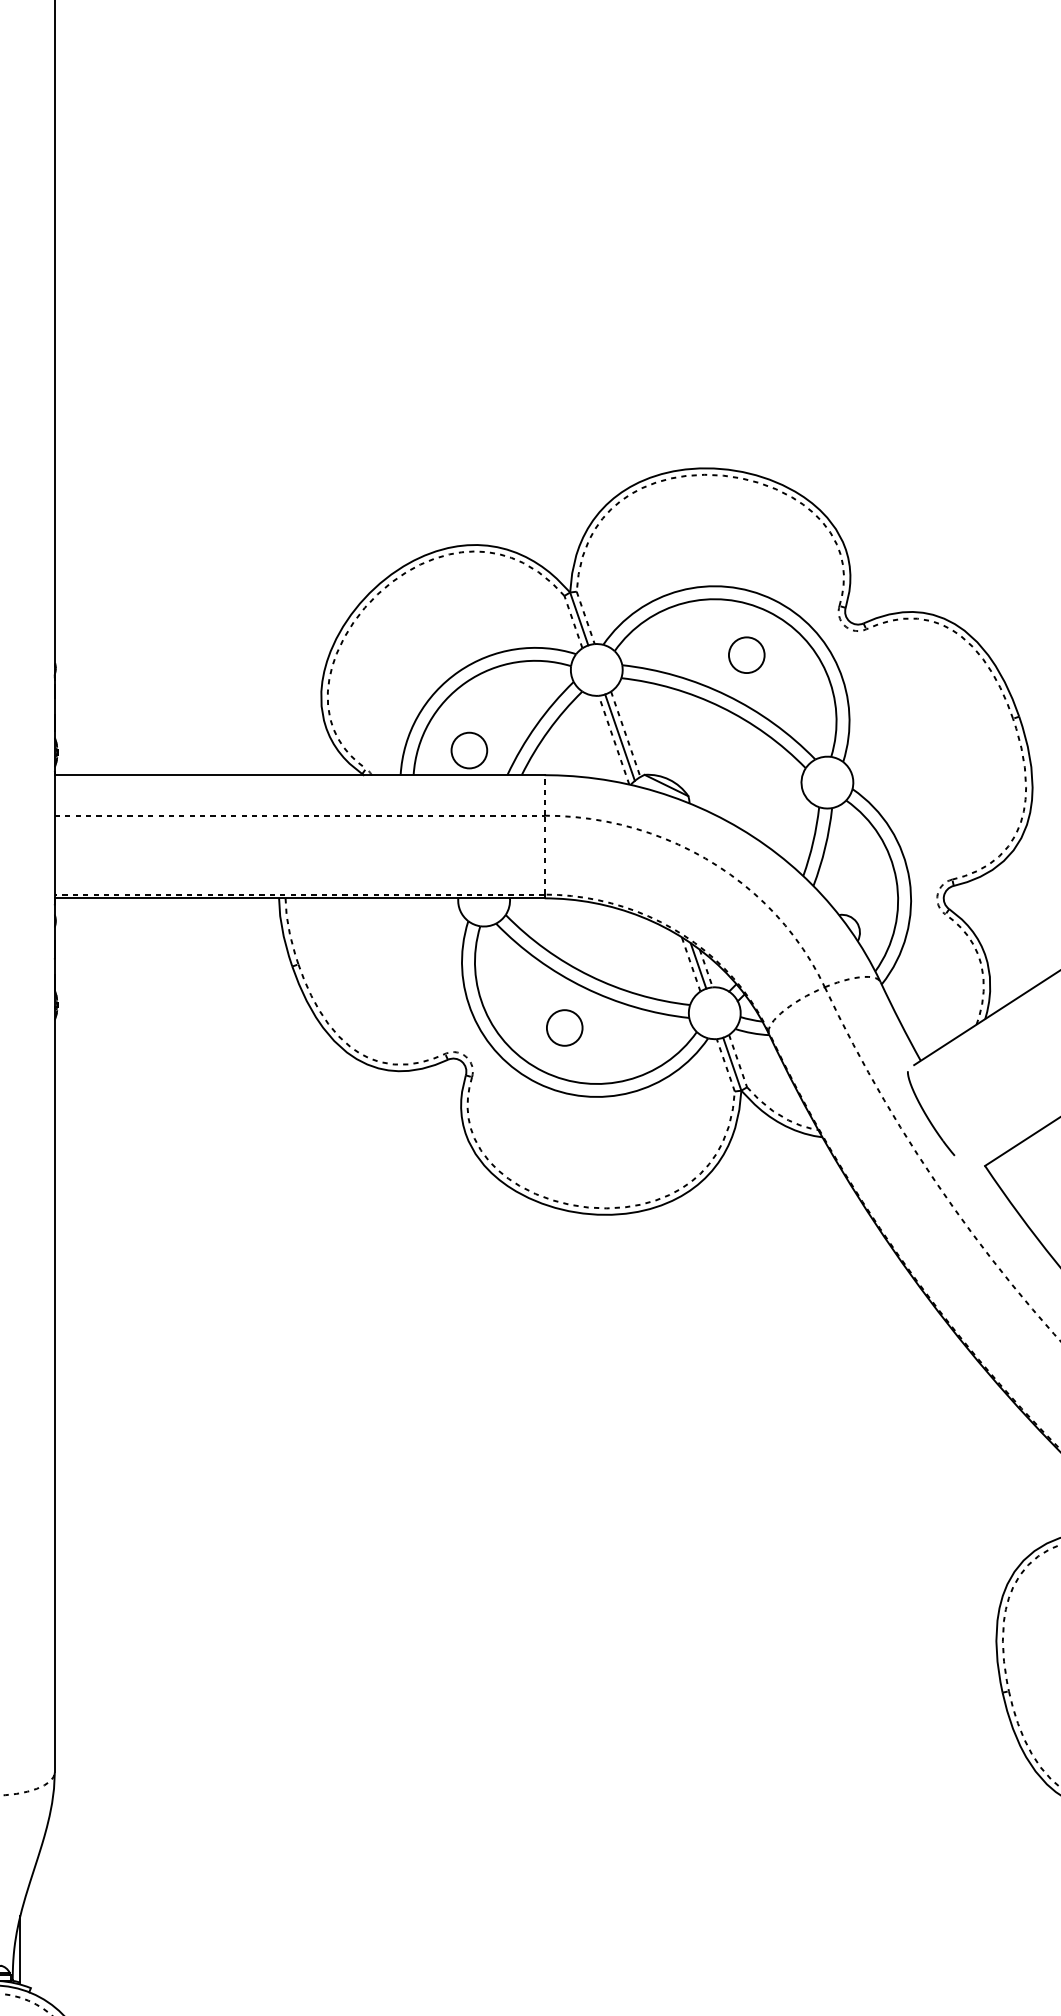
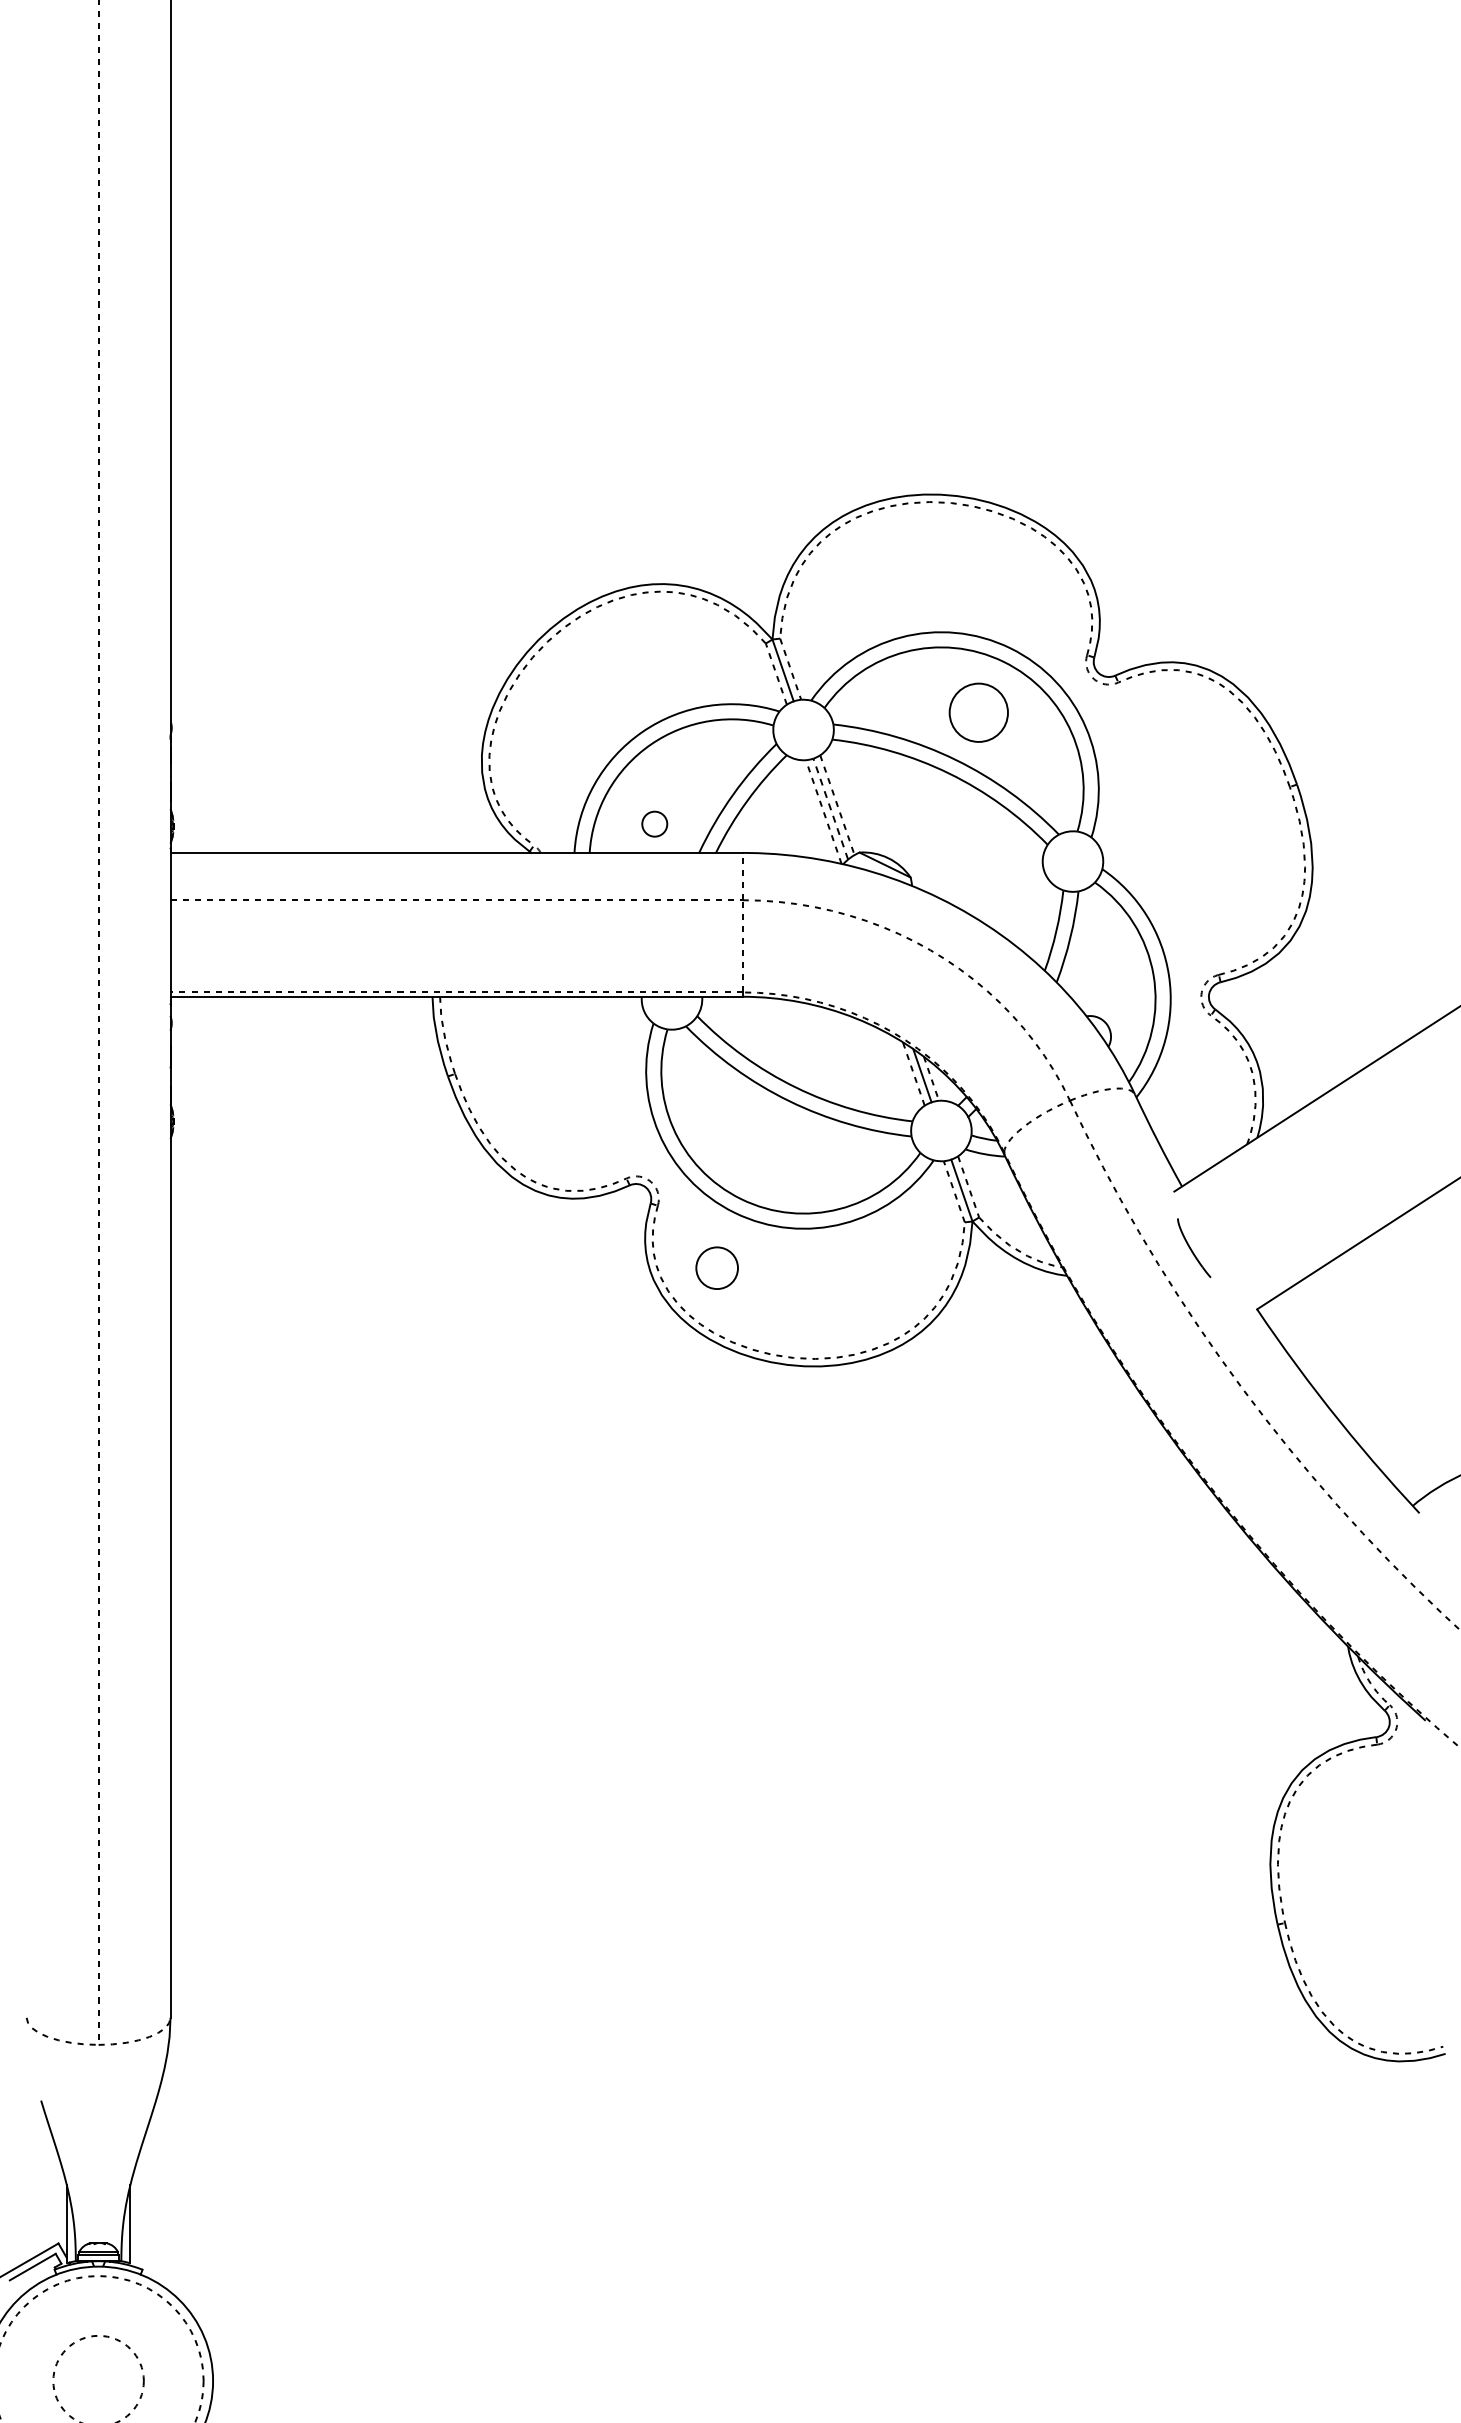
circle: (746, 654) -> (978, 712), size x1.4
line: (619, 737) -> (830, 808), solid -> dashed
circle: (469, 750) -> (654, 824), size x0.6
circle: (564, 1027) -> (716, 1267), moved
part: (931, 1112) -> (1194, 1247), size x0.6

